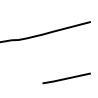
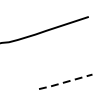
line: (65, 78) -> (64, 82), solid -> dashed

